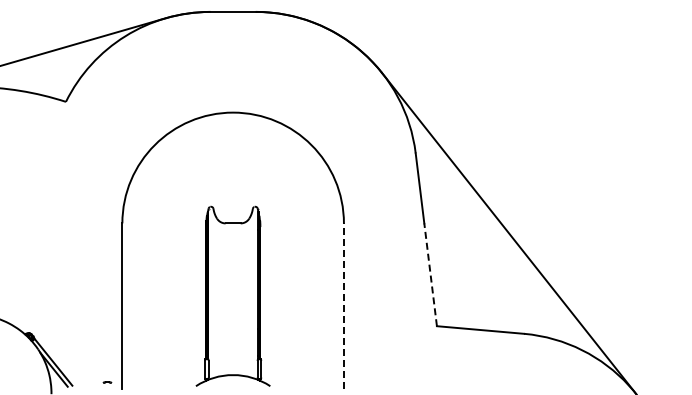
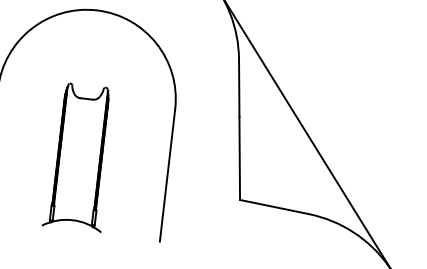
line: (430, 274) -> (239, 158), dashed -> solid
line: (343, 306) -> (167, 175), dashed -> solid

